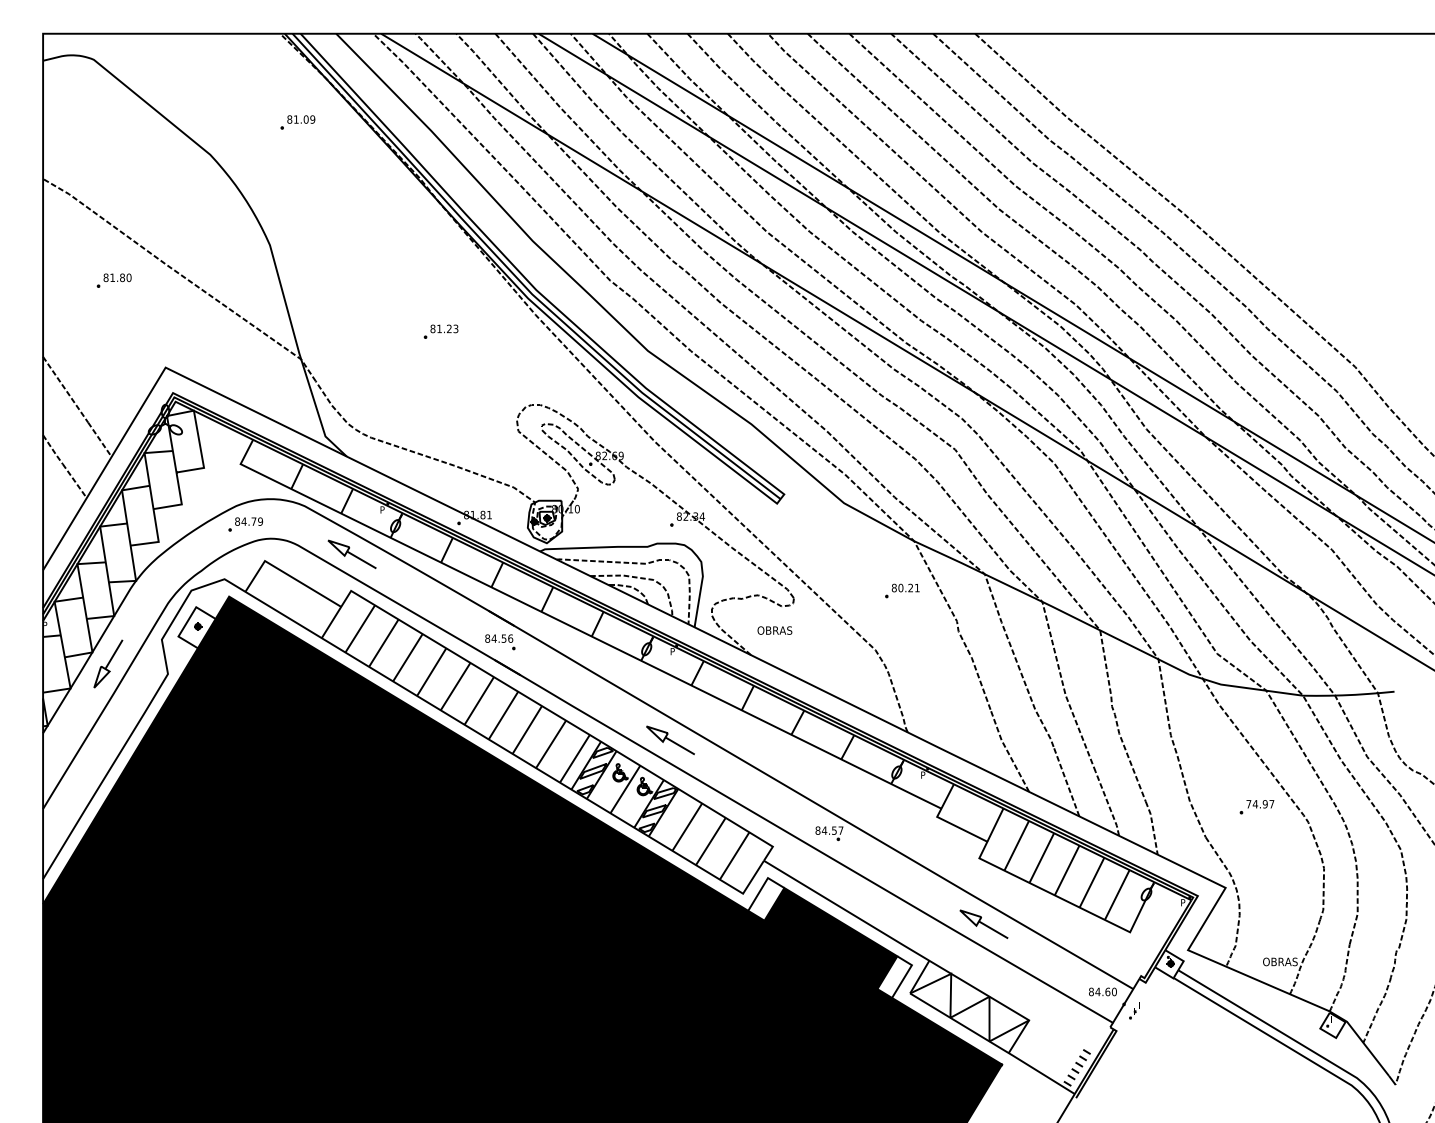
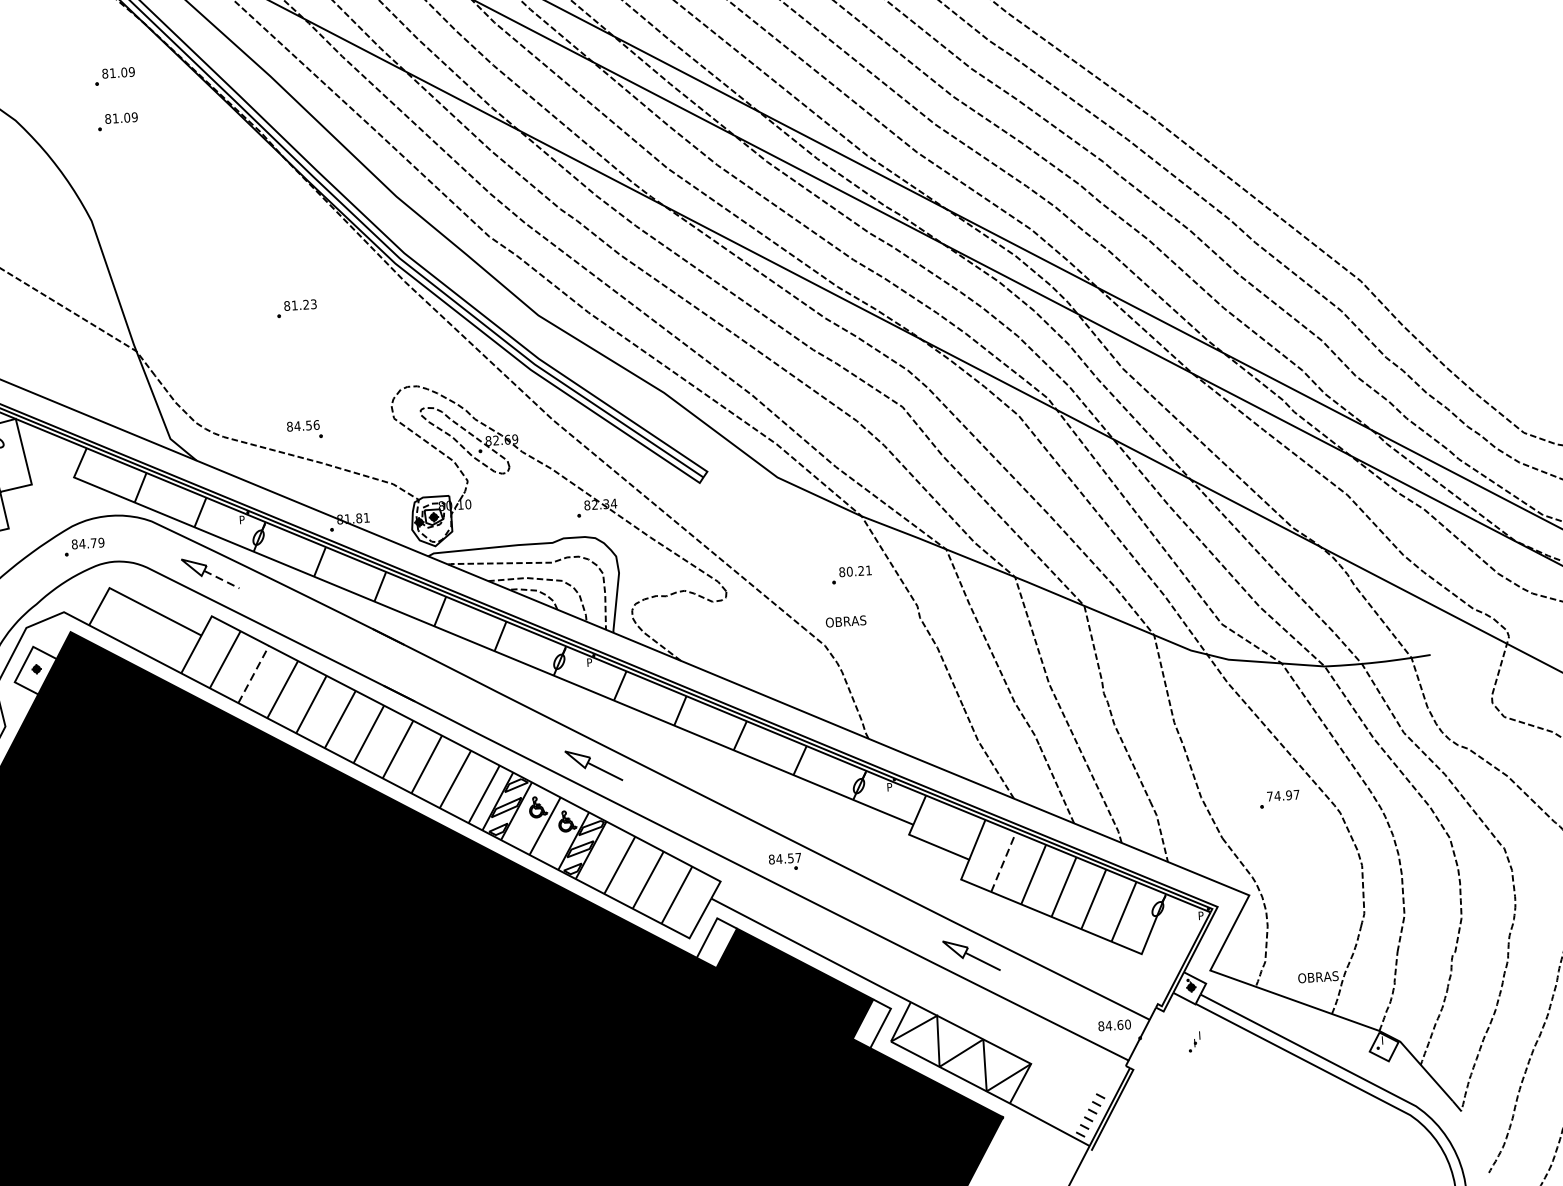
part: (297, 161) -> (117, 121), added
line: (361, 560) -> (221, 580), solid -> dashed
text: (774, 630) -> (845, 621), moved
part: (500, 642) -> (305, 430), moved
line: (383, 643) -> (253, 674), solid -> dashed
line: (1016, 845) -> (1003, 861), solid -> dashed
part: (1134, 1010) -> (1194, 1041), moved

